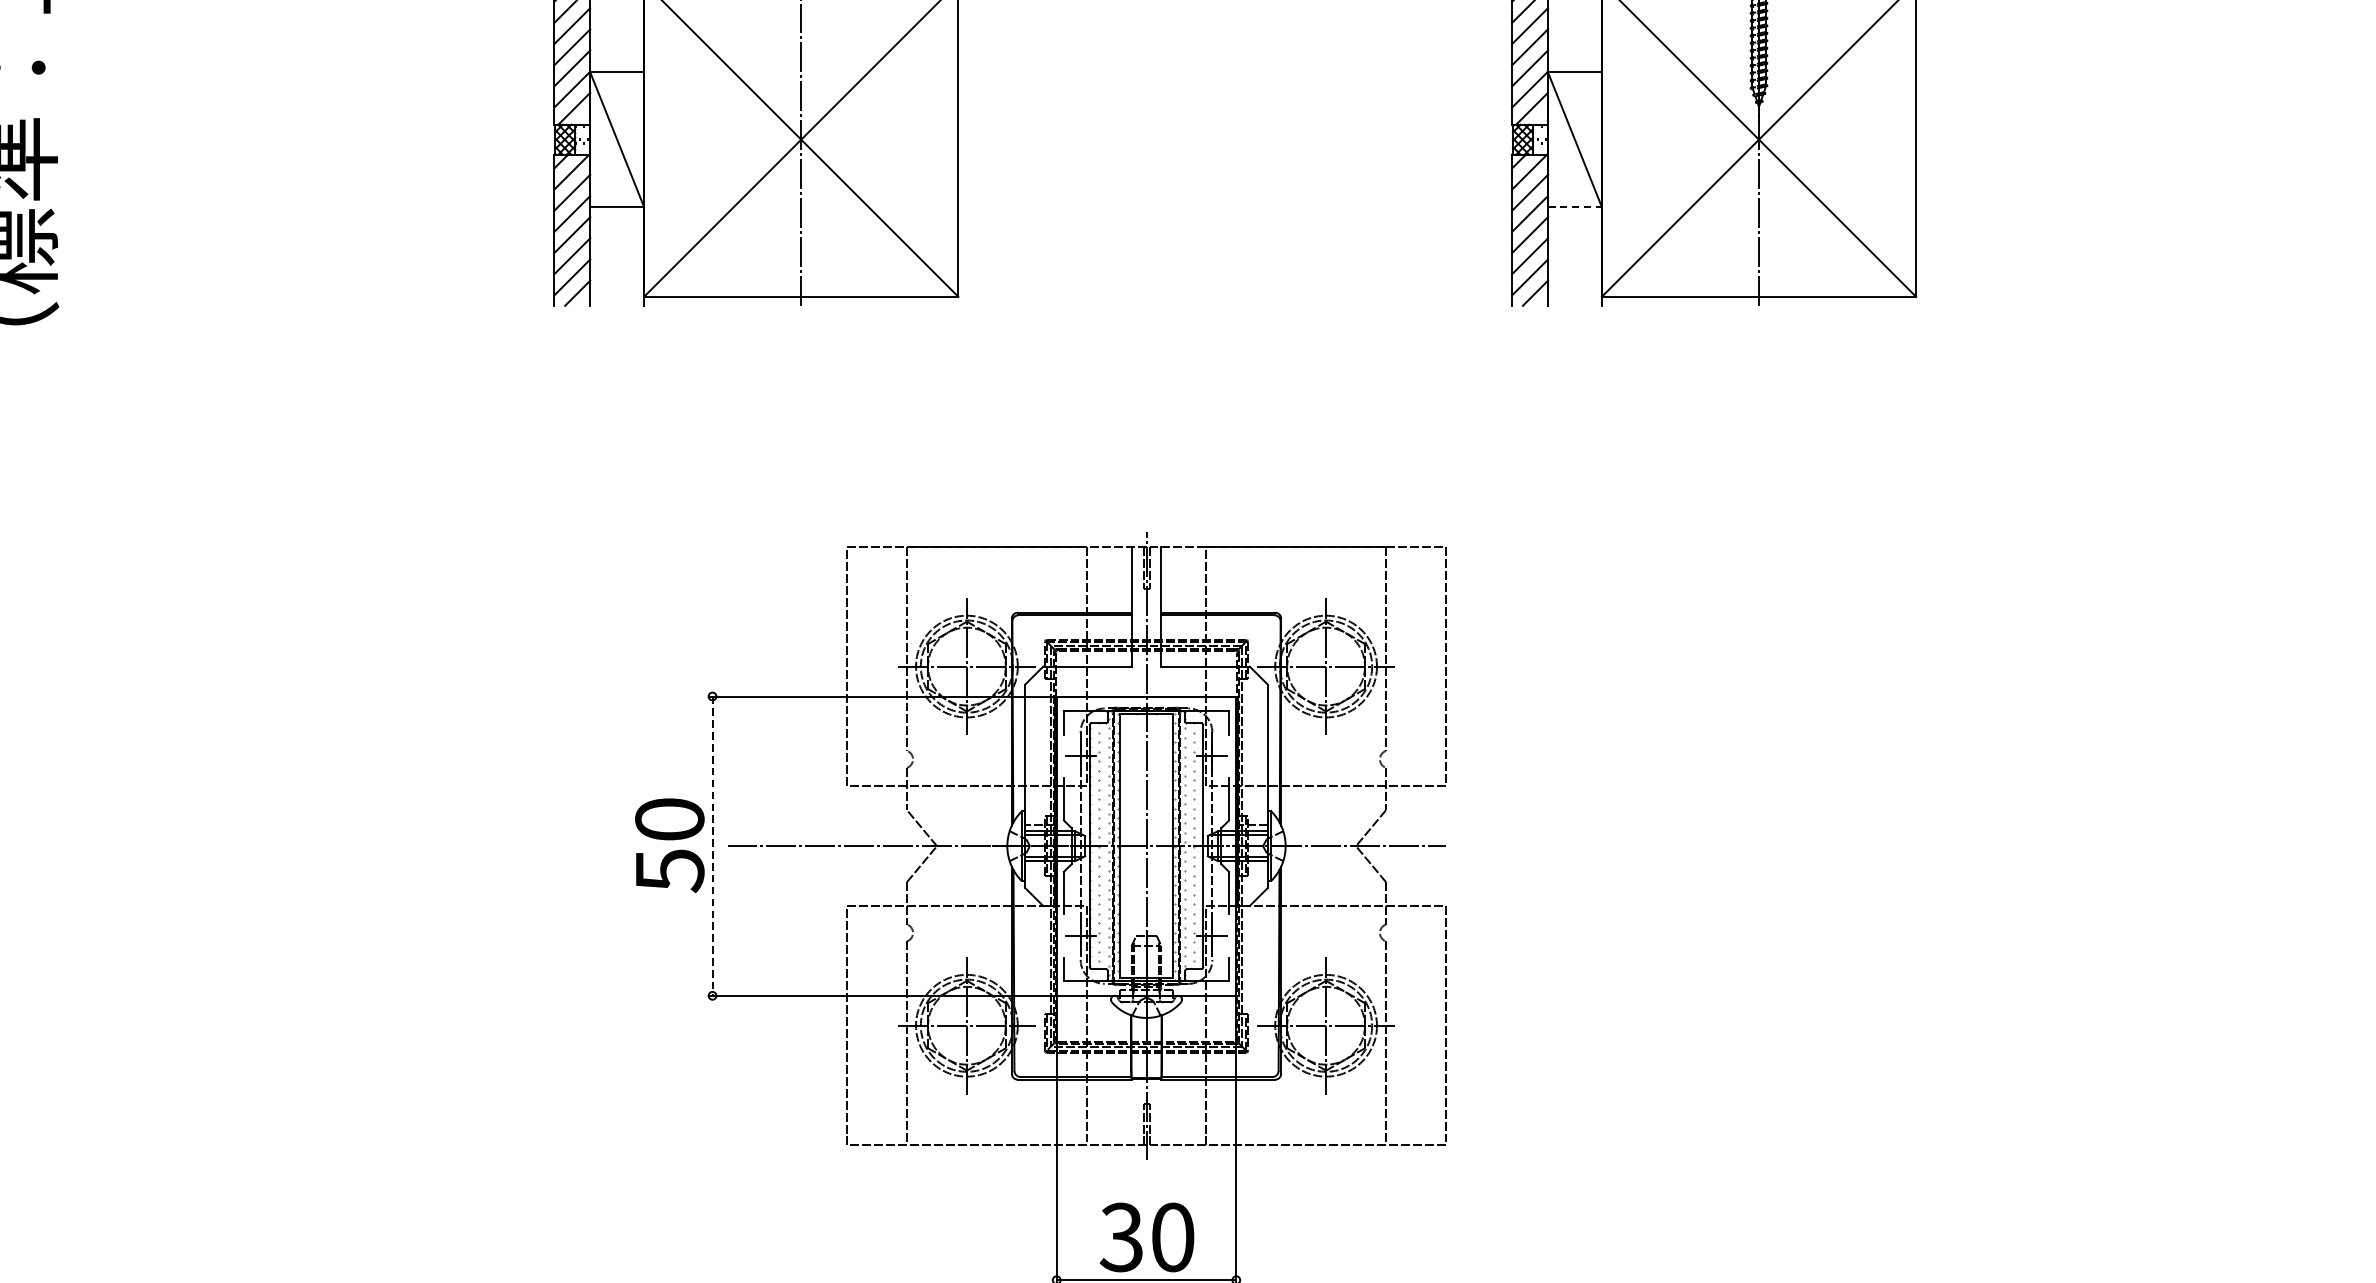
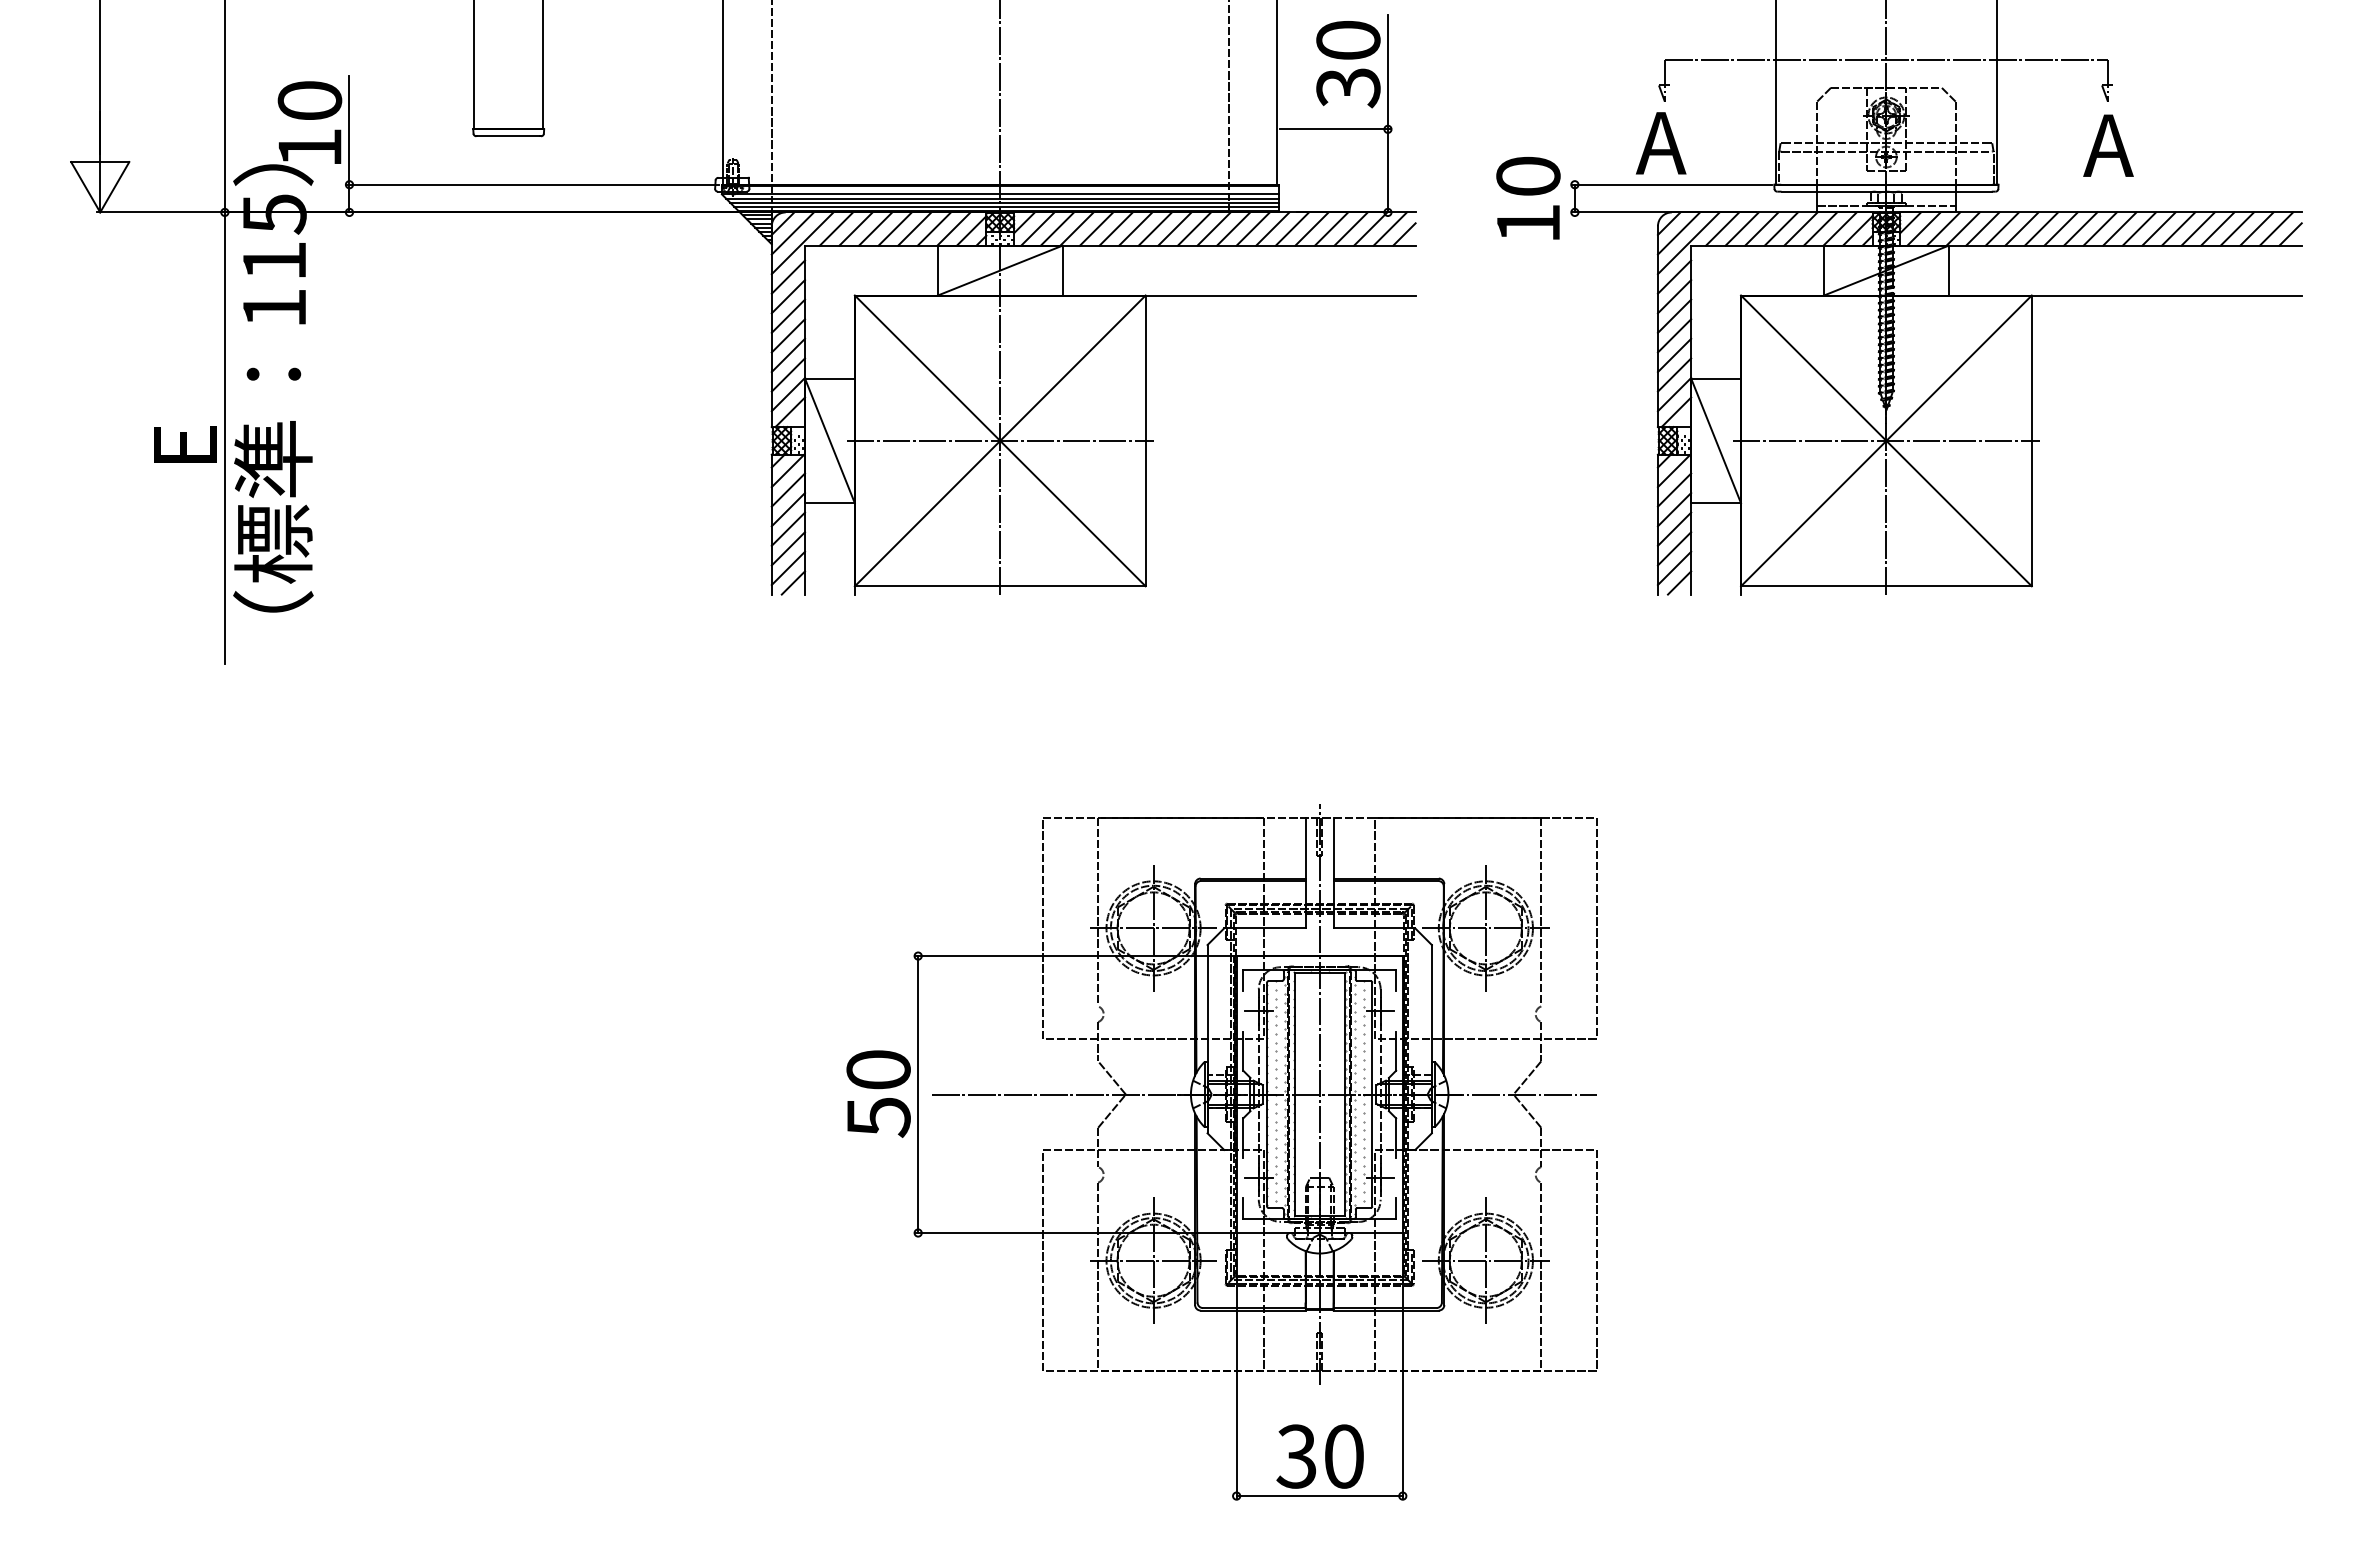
line: (800, 139) -> (999, 440), added
line: (1759, 139) -> (1886, 440), added
line: (1575, 207) -> (1716, 503), dashed -> solid
line: (712, 847) -> (918, 1095), dashed -> solid

